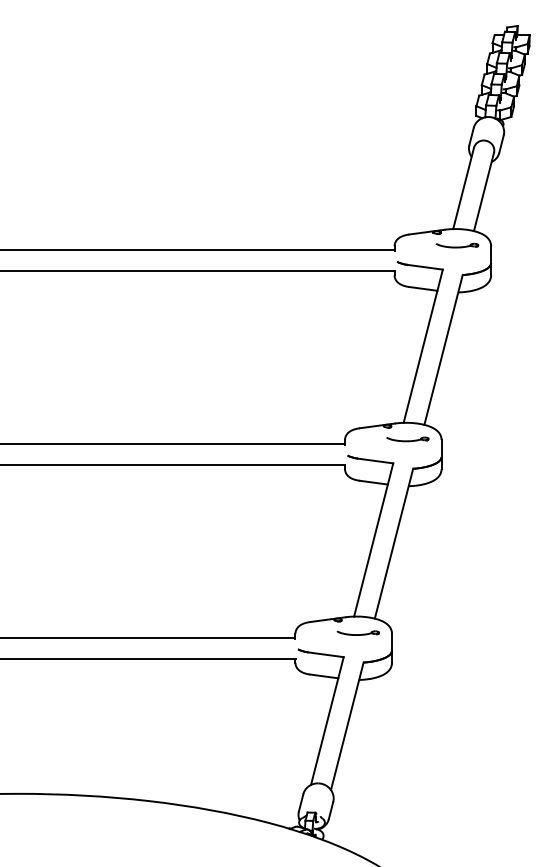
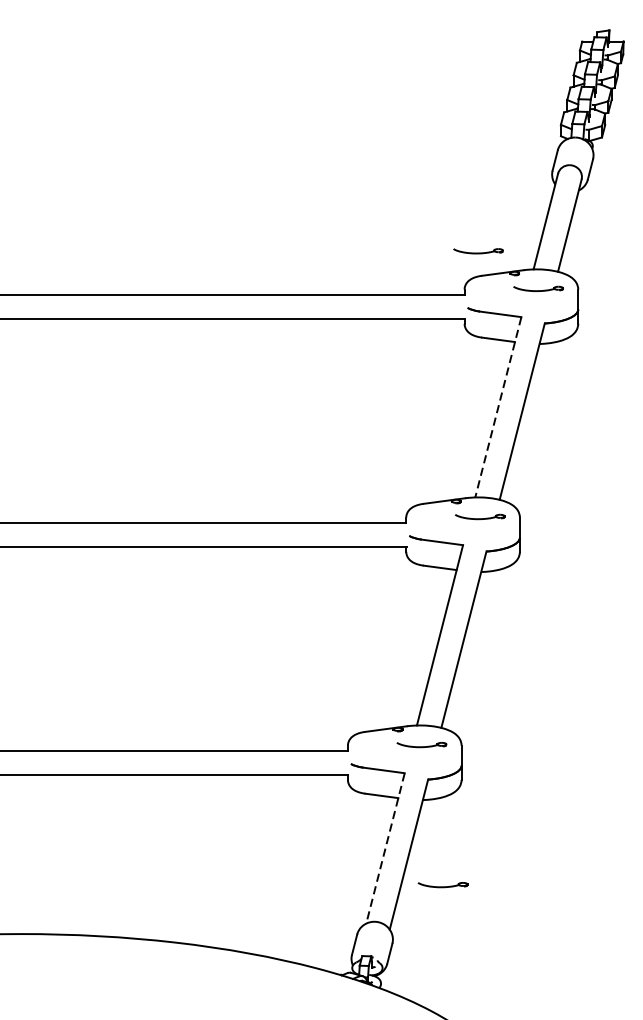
part: (406, 213) -> (478, 251), added
line: (423, 346) -> (498, 407), solid -> dashed
line: (327, 721) -> (385, 848), solid -> dashed
part: (375, 751) -> (442, 884), added

